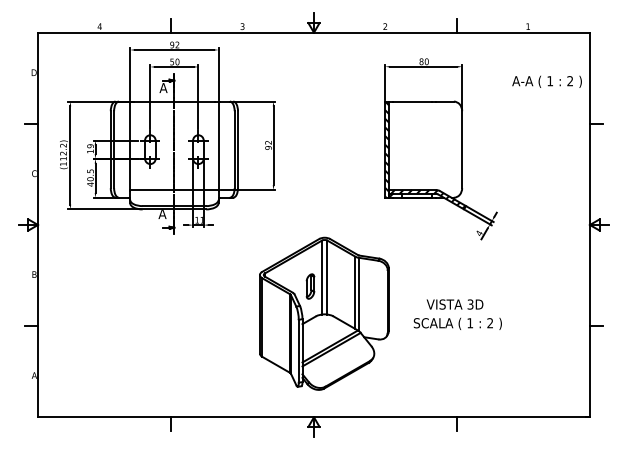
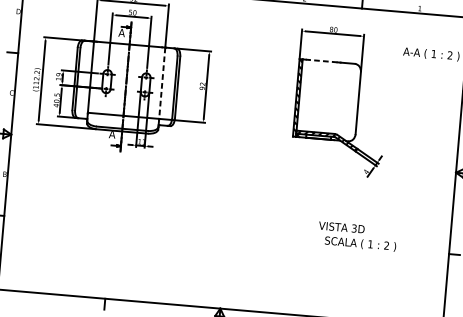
line: (412, 101) -> (321, 60), solid -> dashed
line: (218, 146) -> (162, 83), solid -> dashed
part: (324, 313) -> (235, 225), removed
text: (457, 323) -> (360, 243), moved

